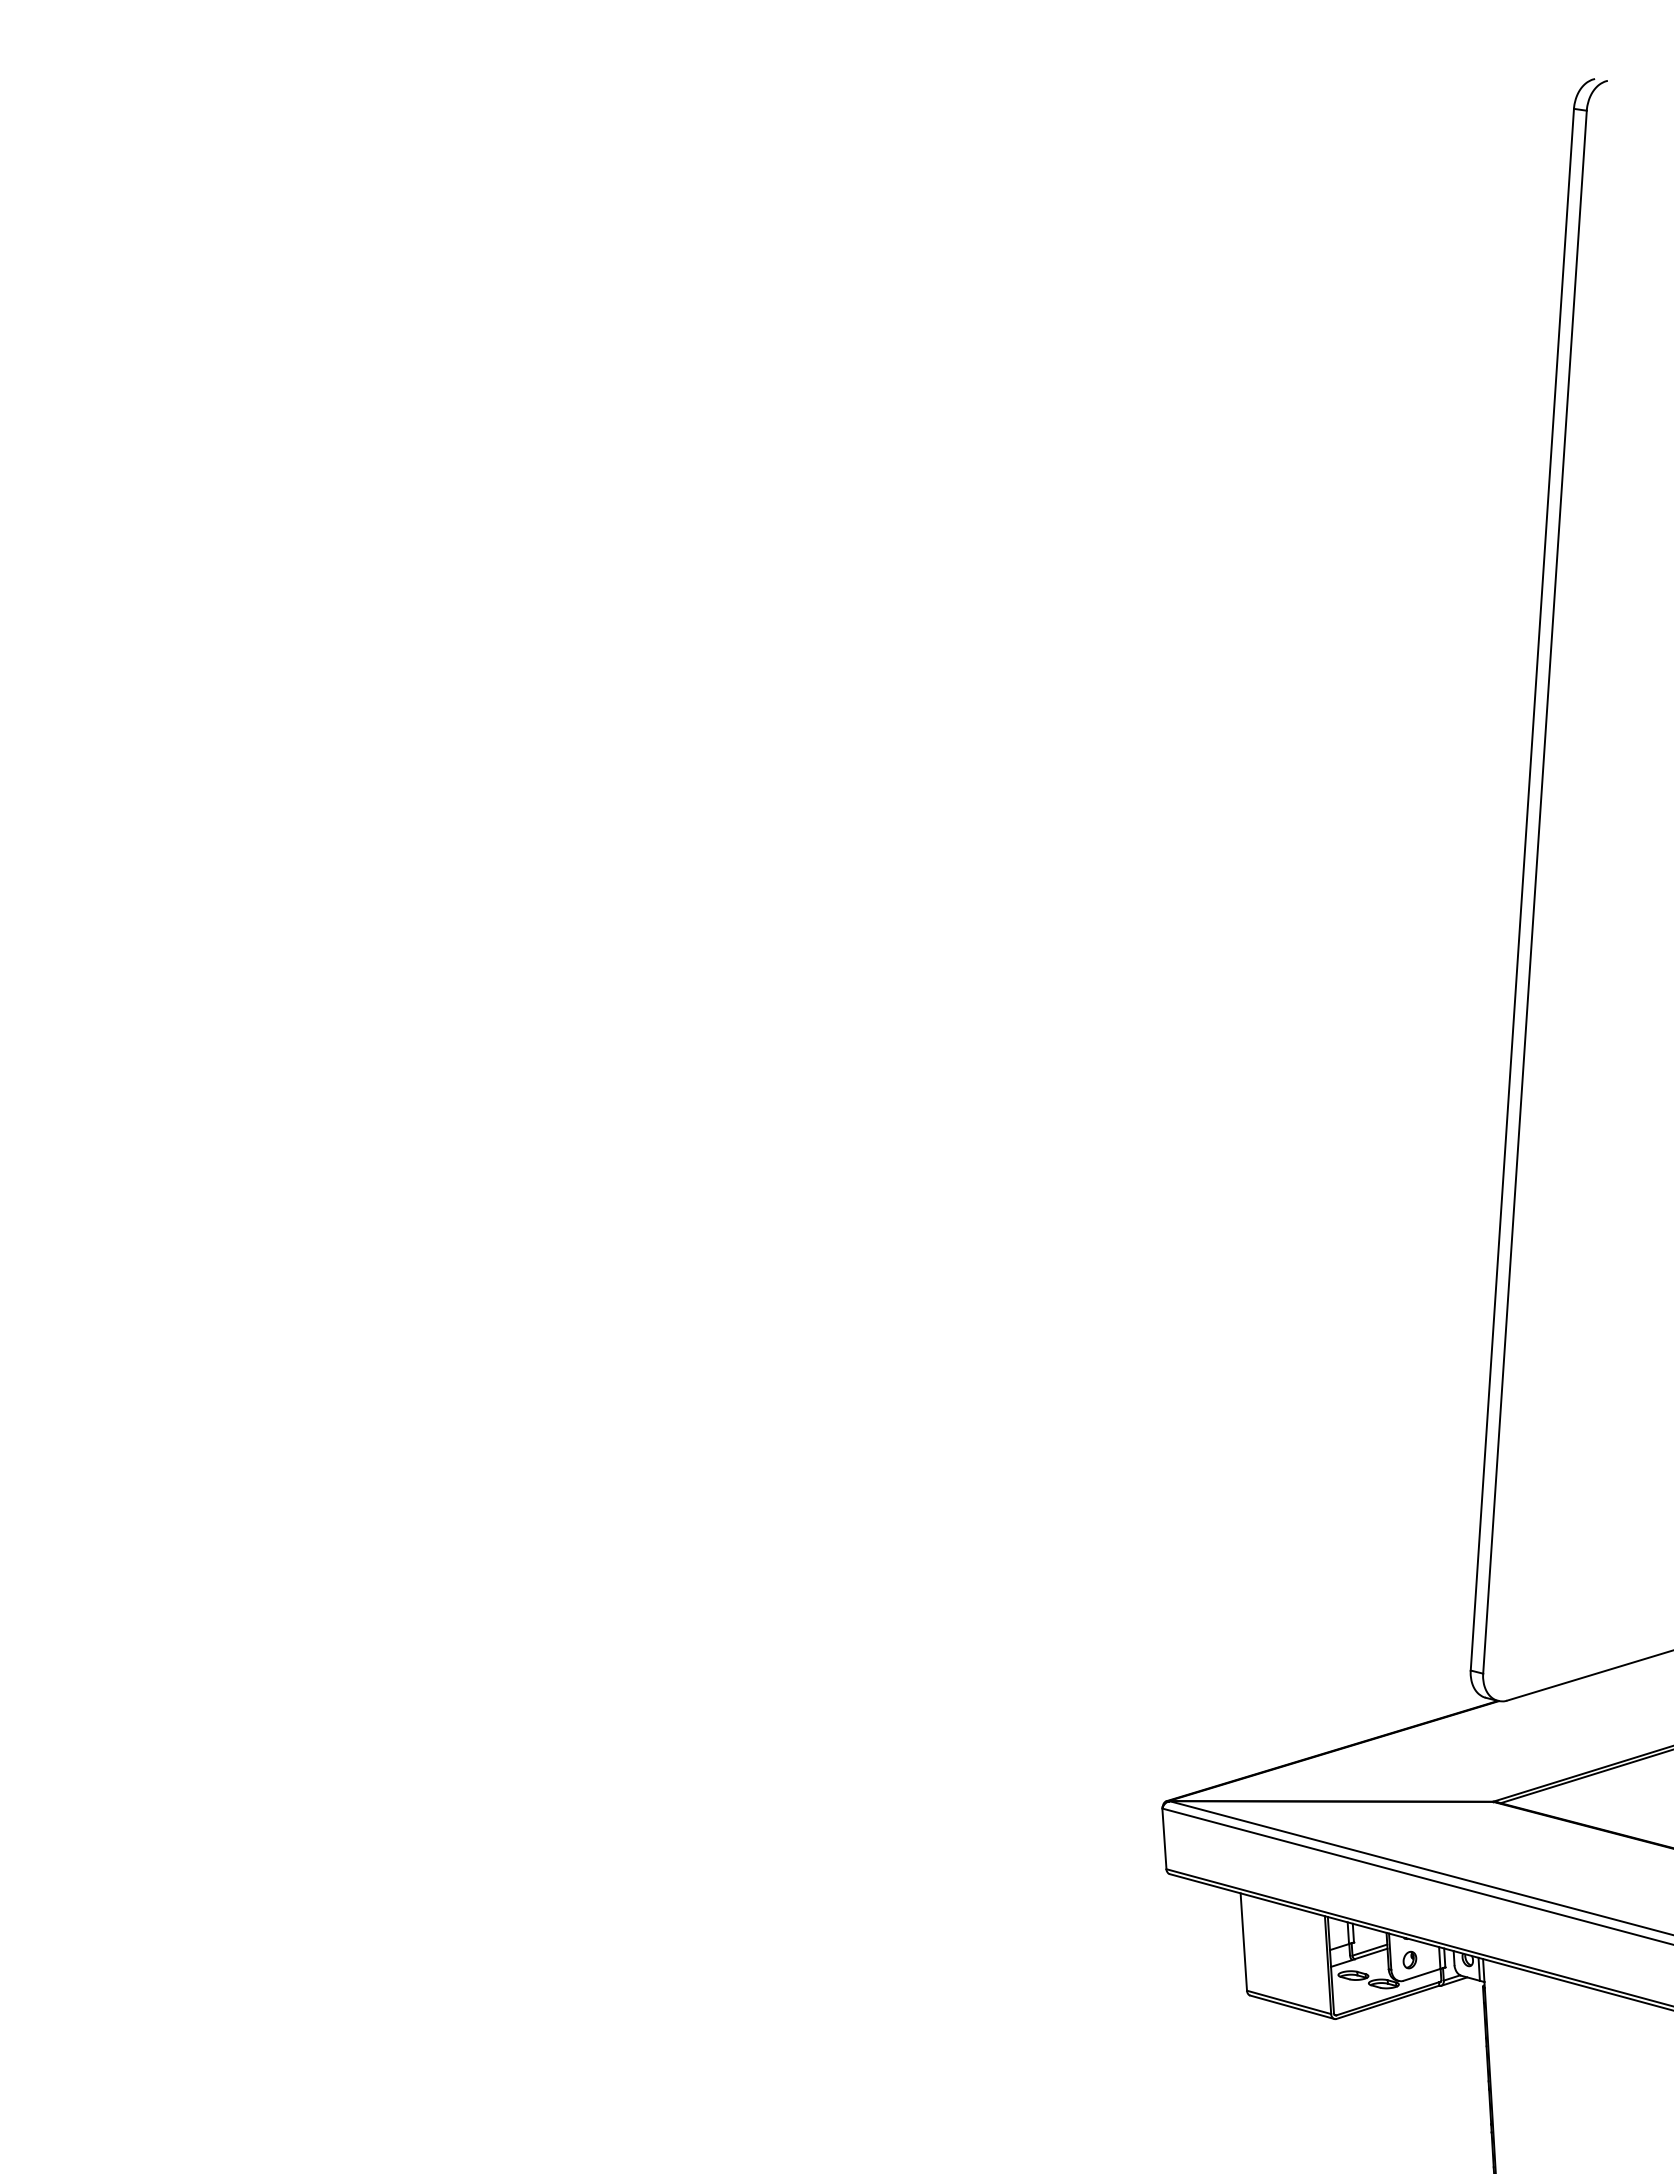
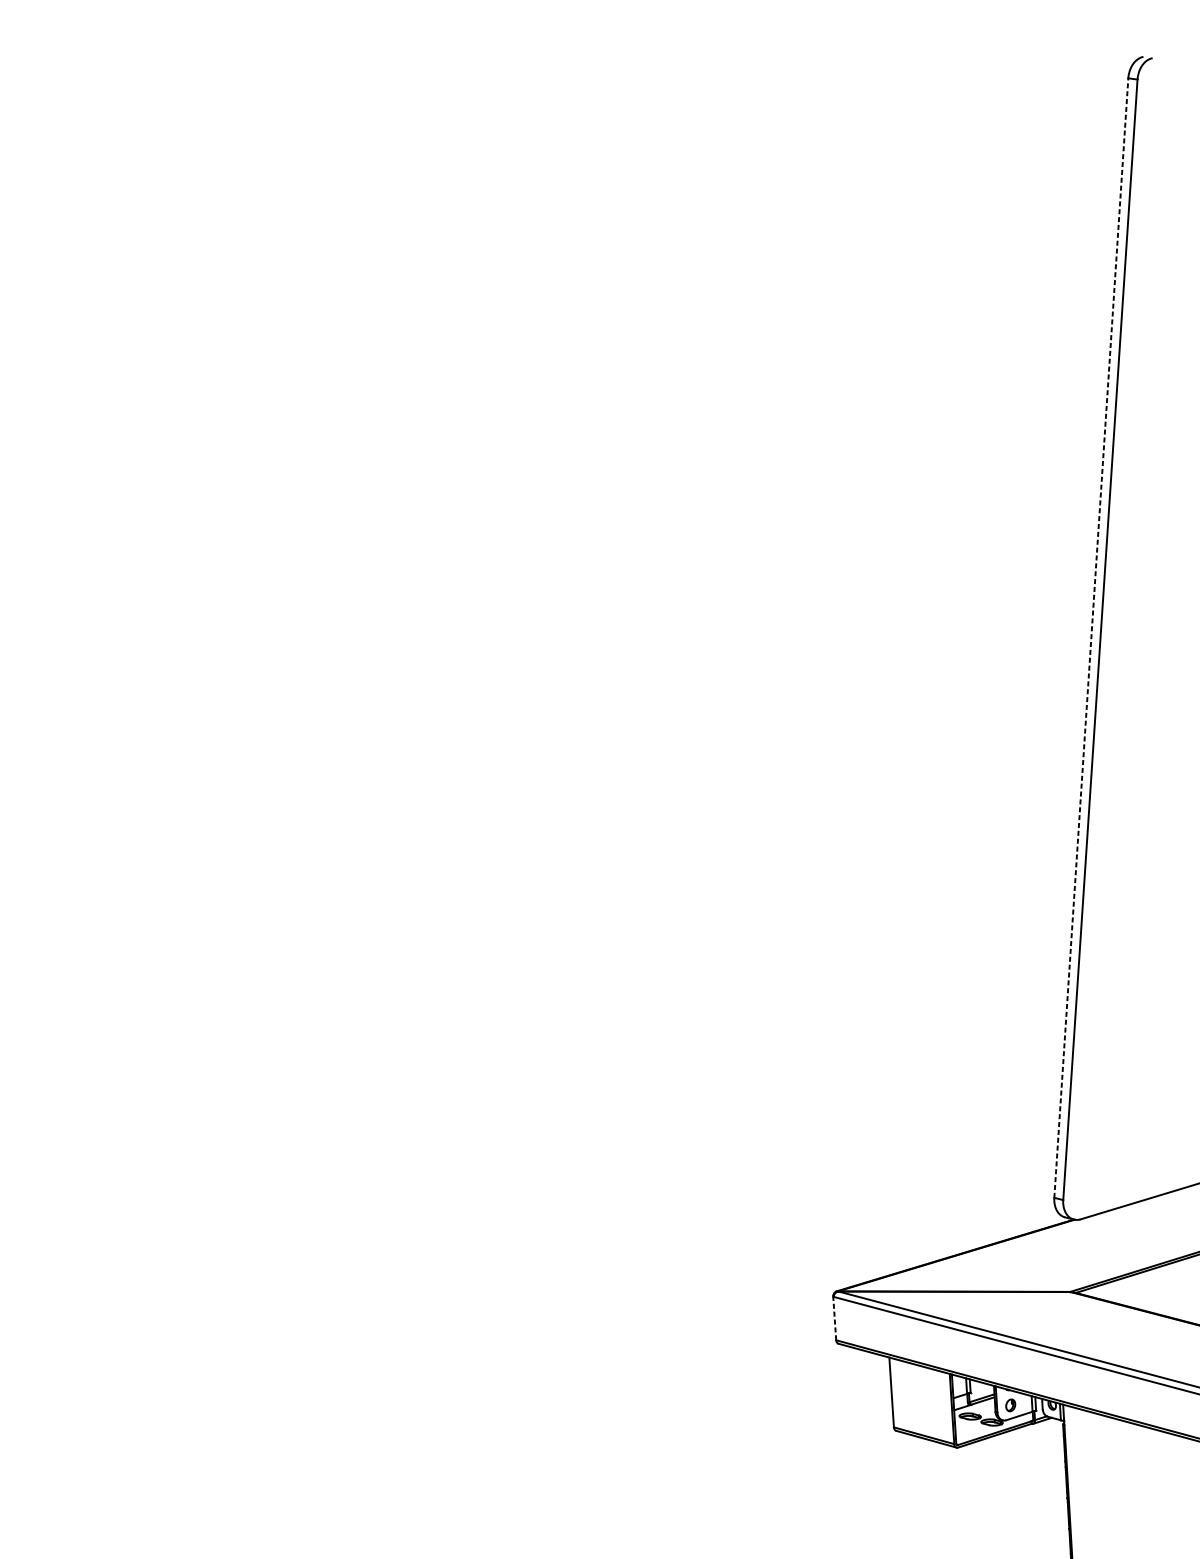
line: (1522, 889) -> (1091, 637), solid -> dashed
line: (1164, 1838) -> (834, 1318), solid -> dashed

